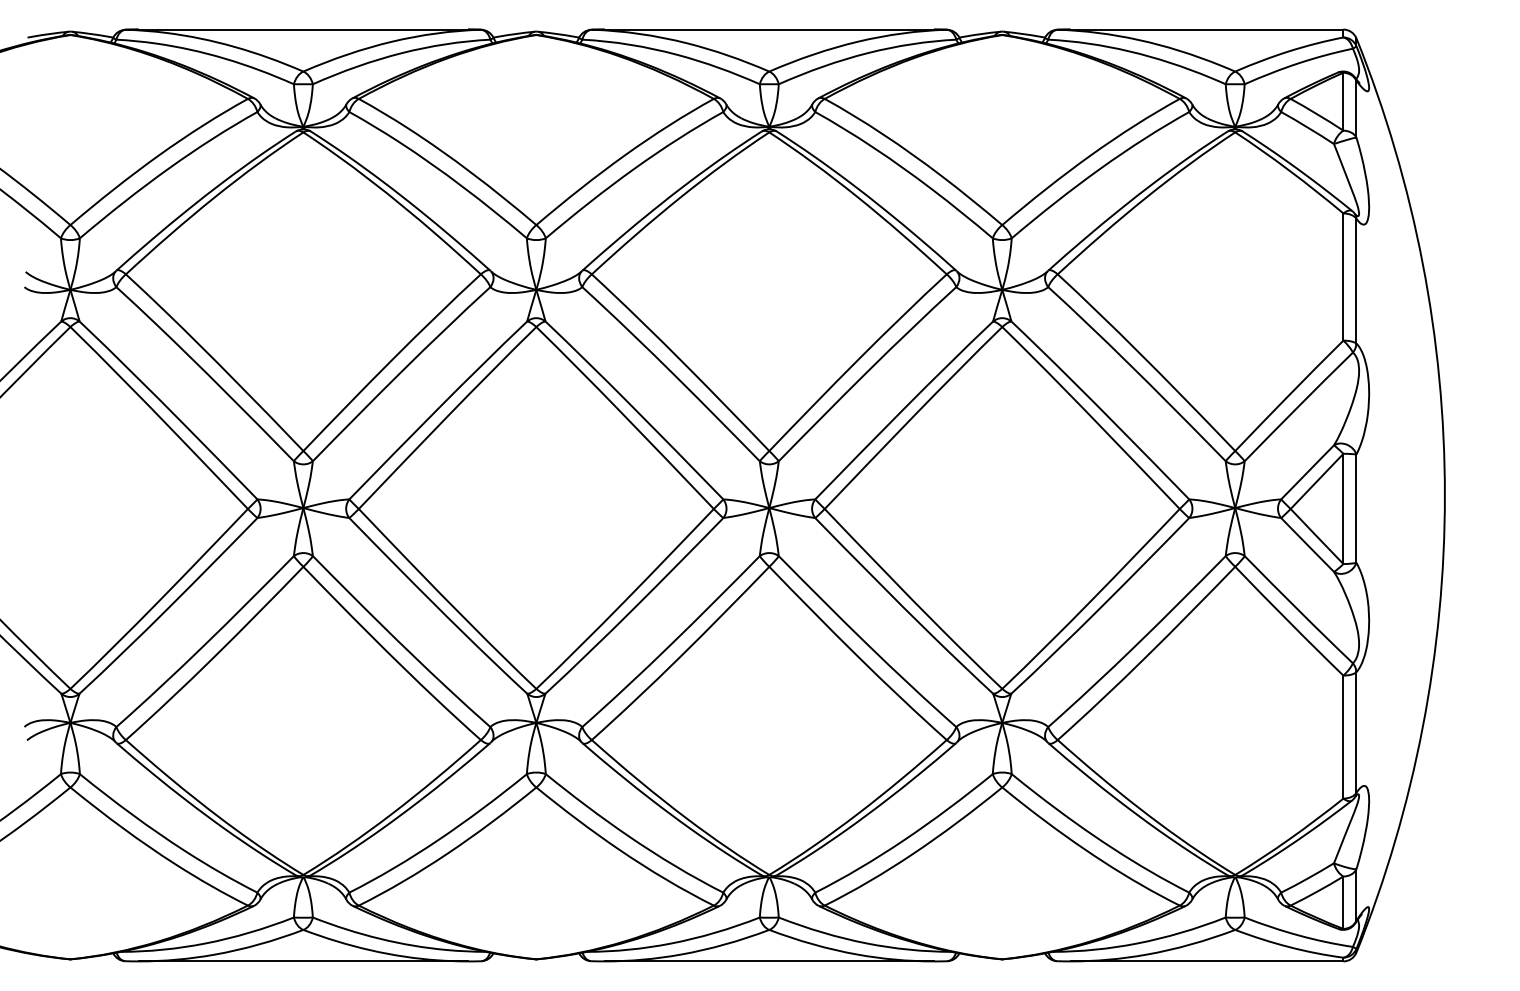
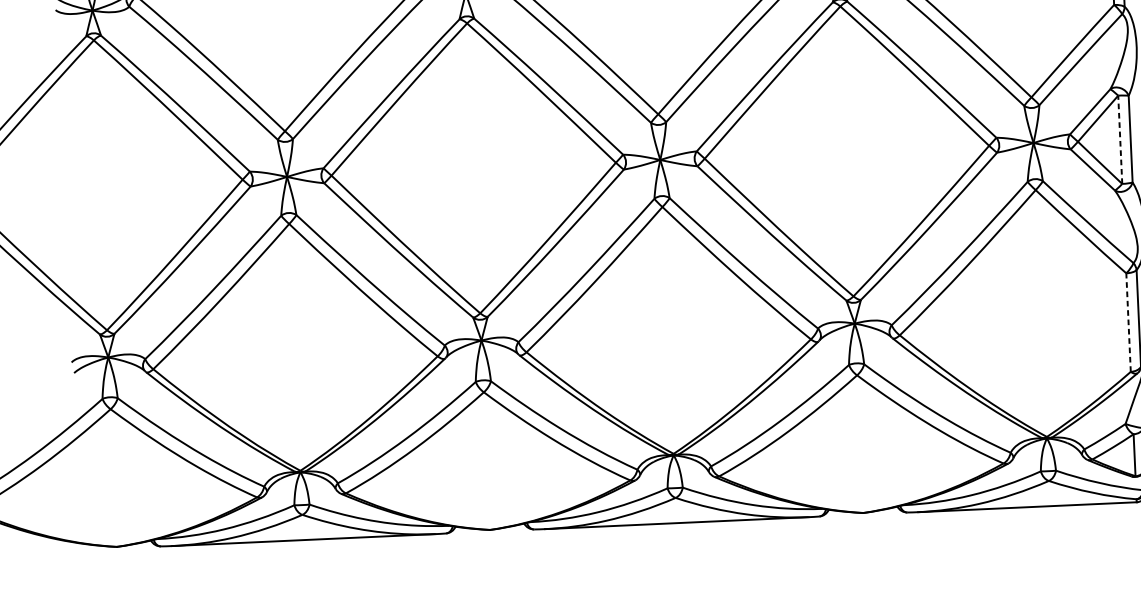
line: (1343, 508) -> (1120, 139), solid -> dashed
line: (1343, 737) -> (1128, 322), solid -> dashed

